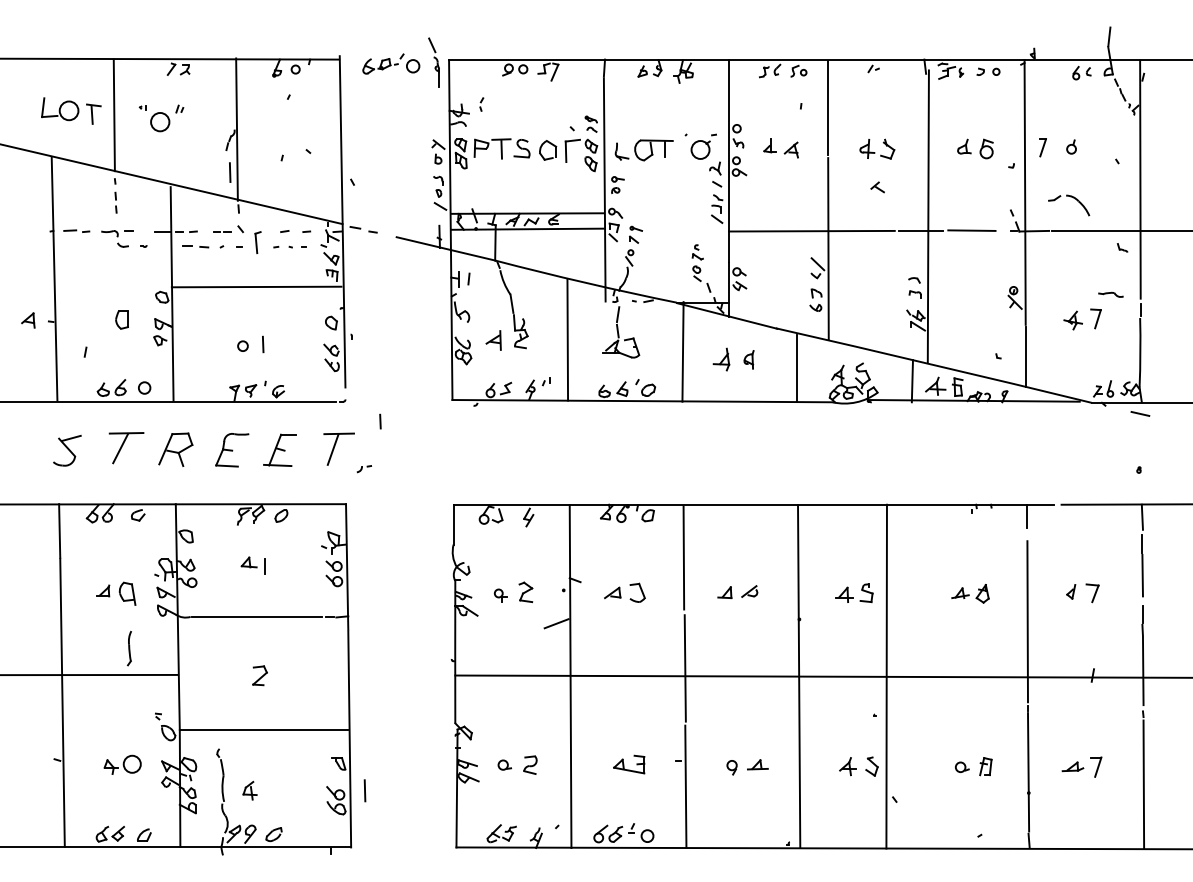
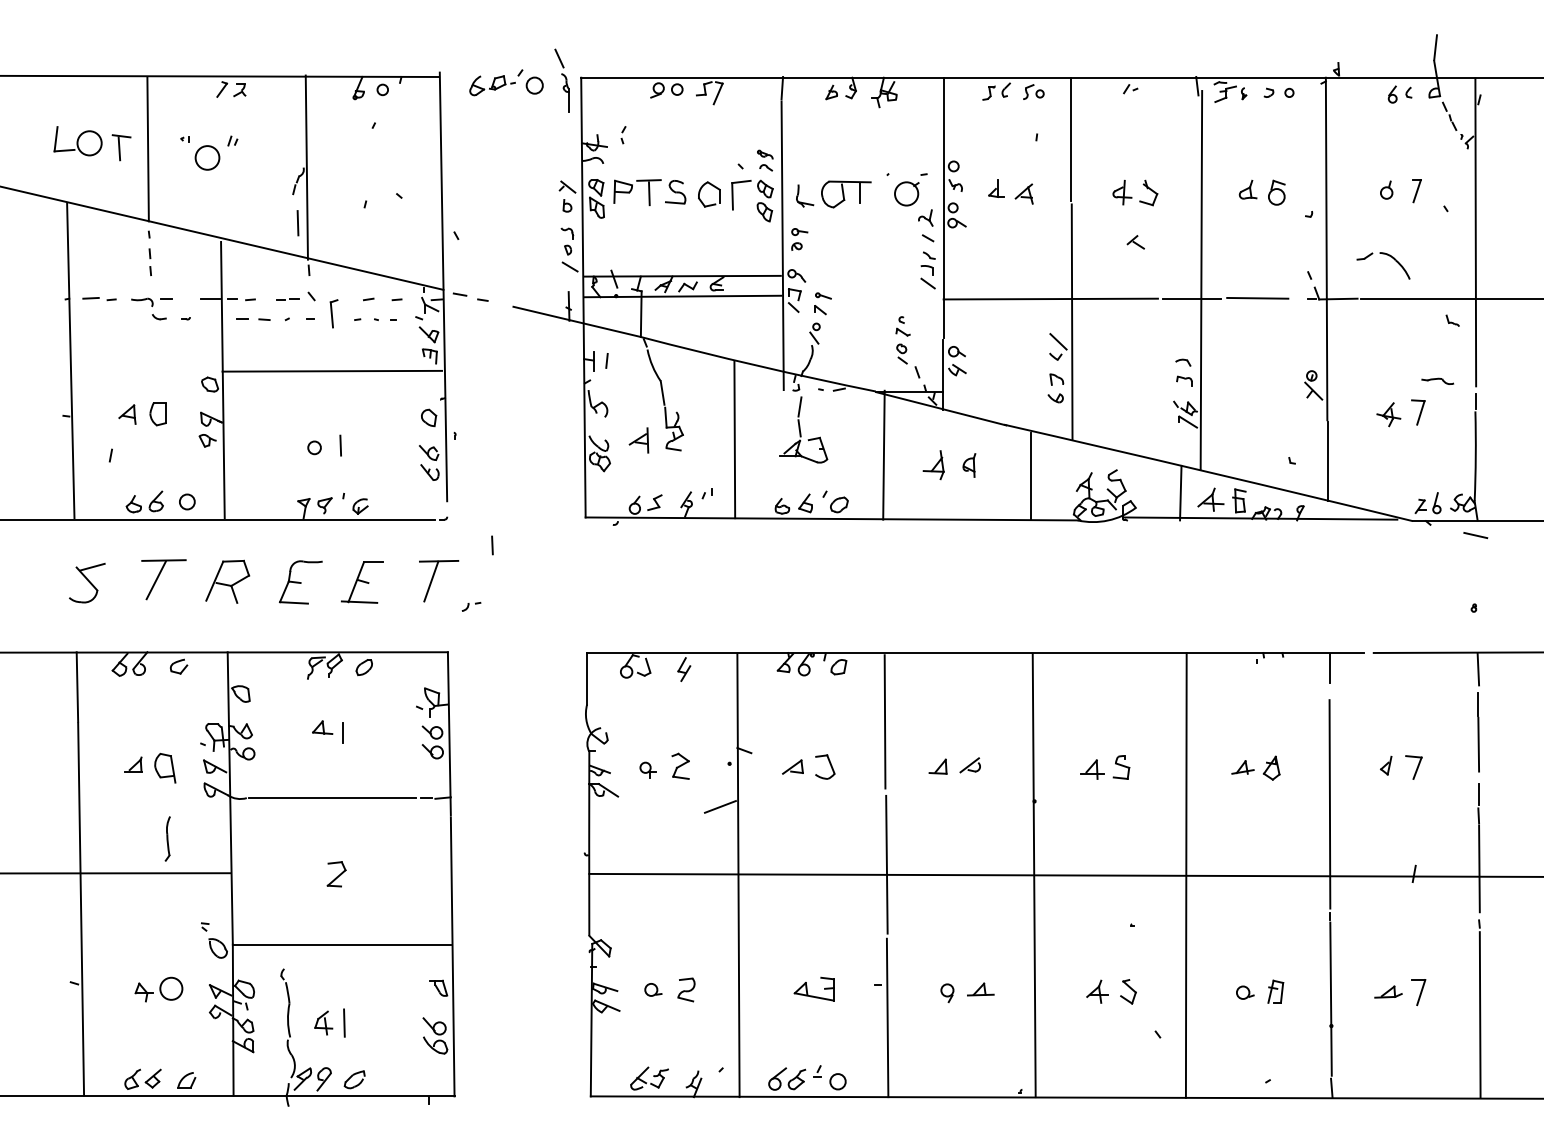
part: (1042, 147) -> (1416, 190), moved
part: (28, 320) -> (127, 414), moved
line: (886, 676) -> (1186, 875), moved
line: (364, 790) -> (343, 1022), moved

